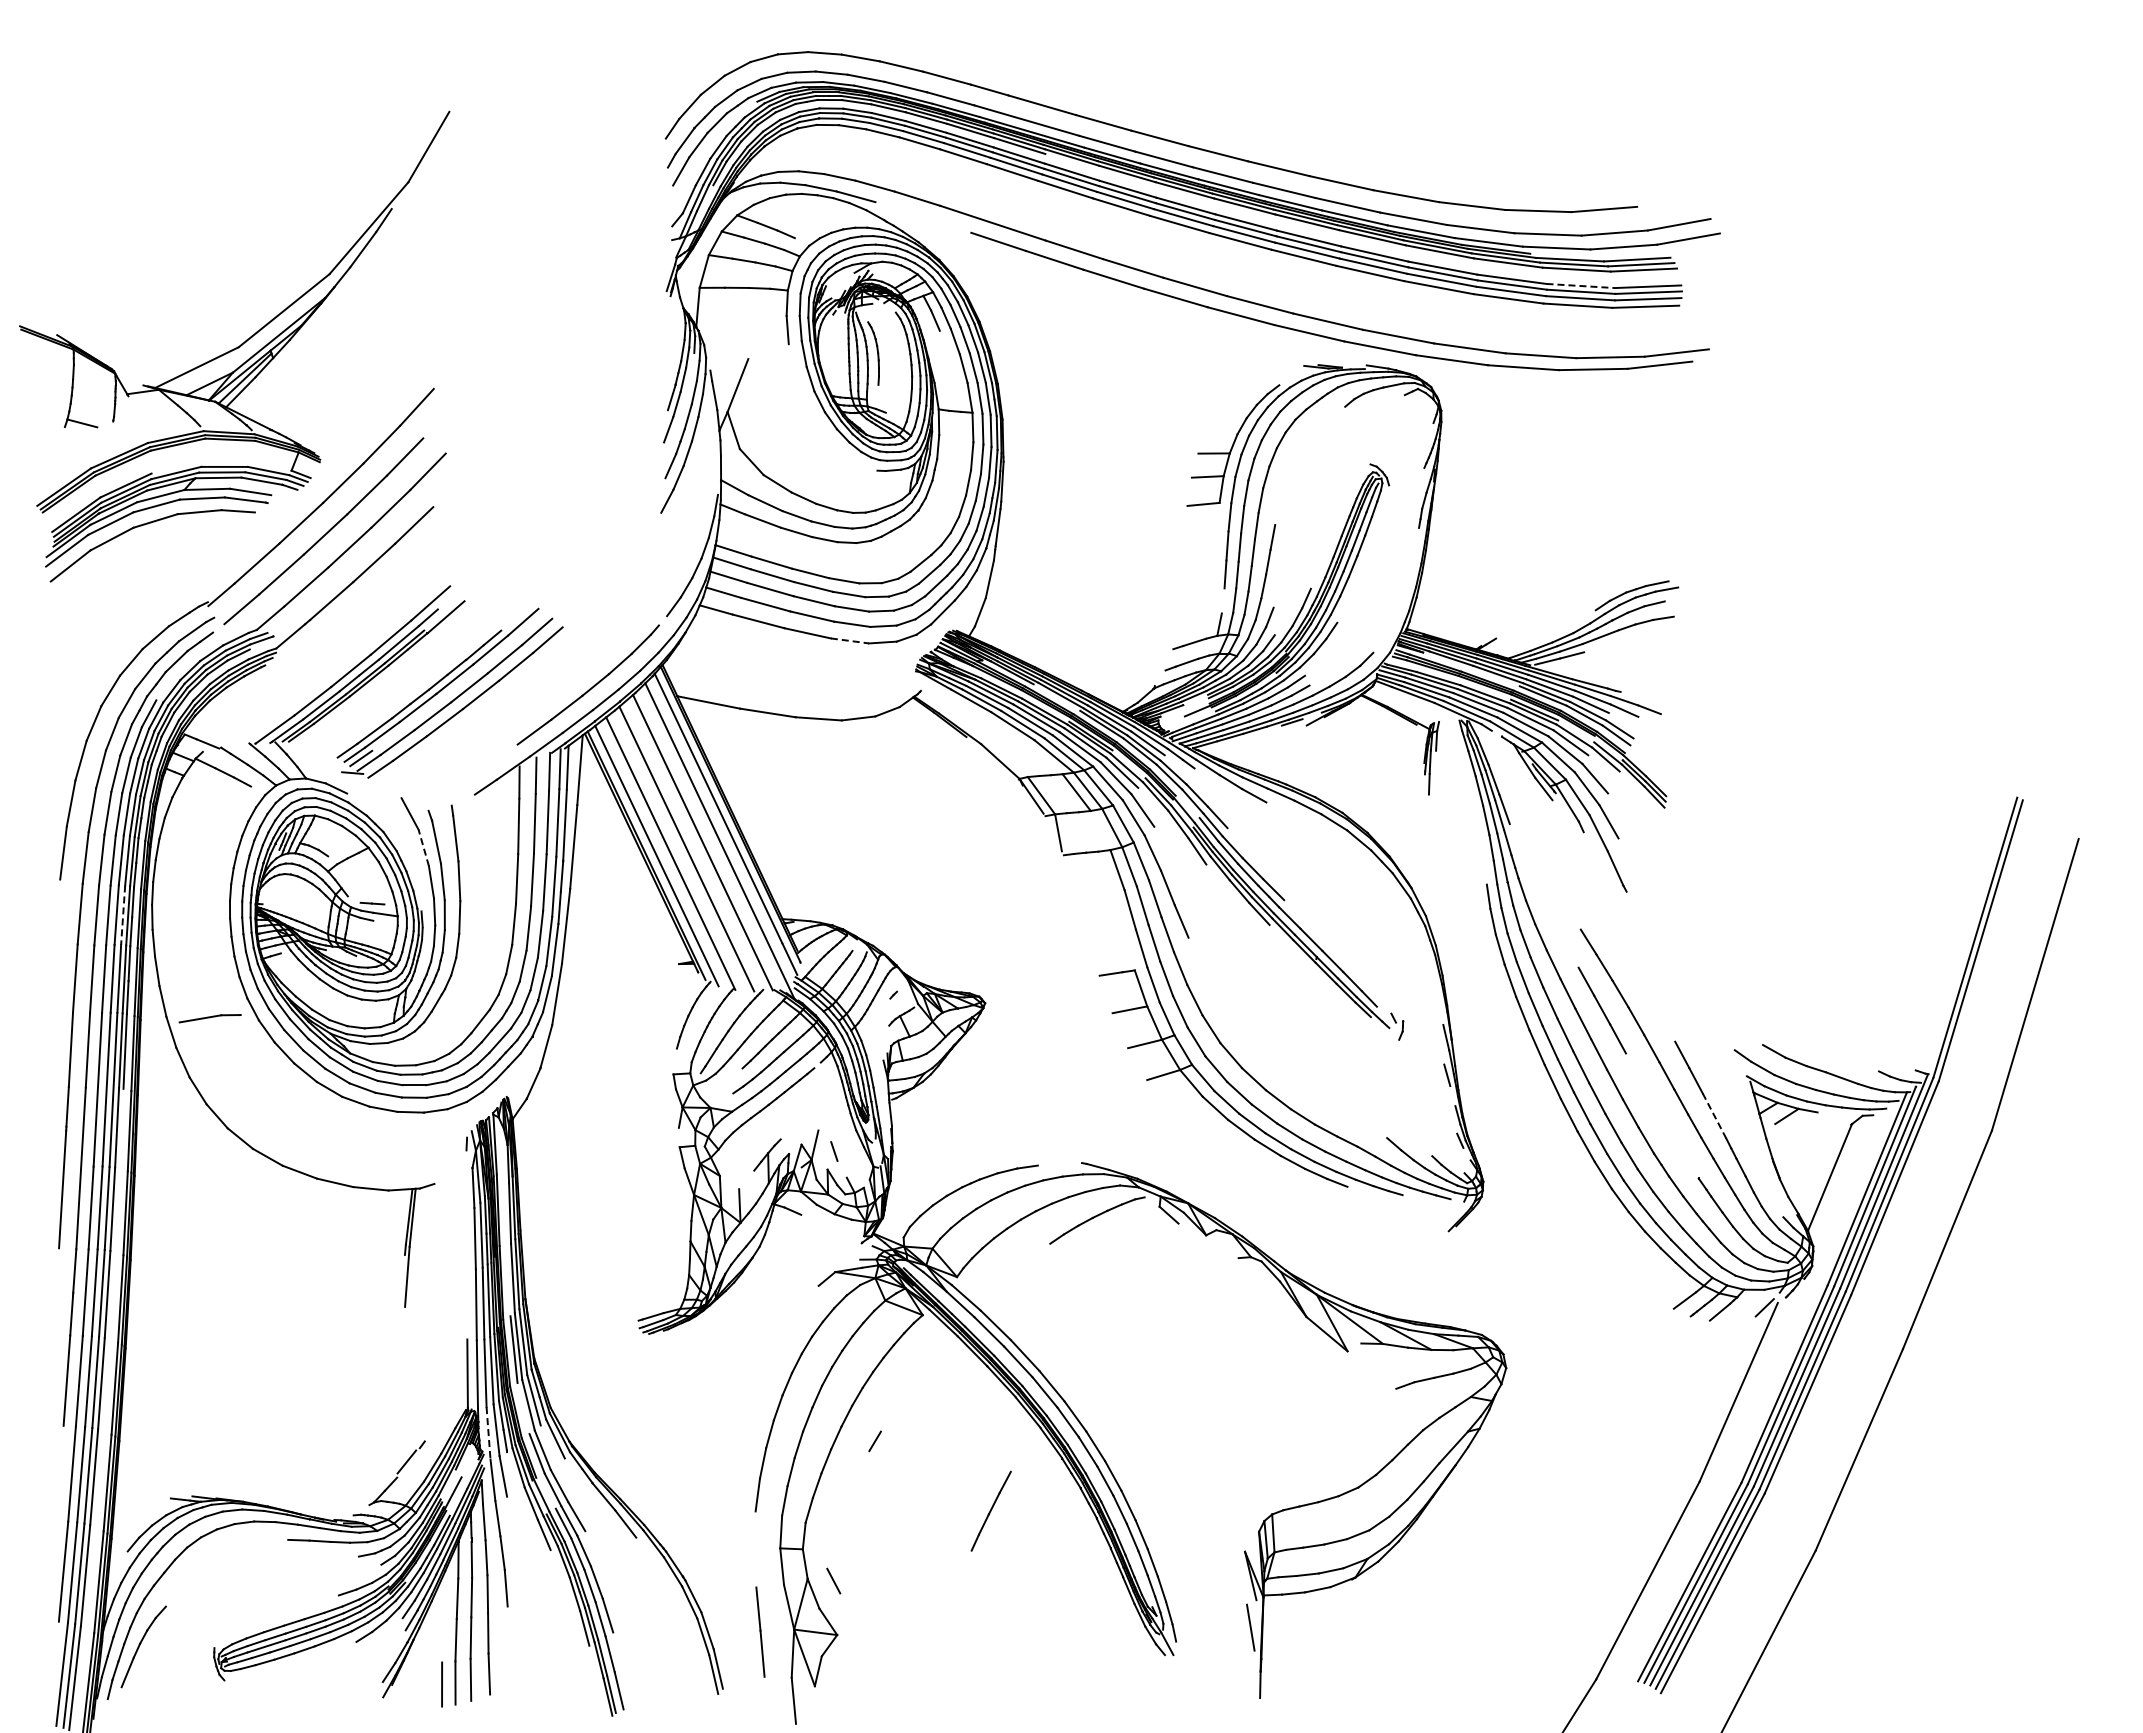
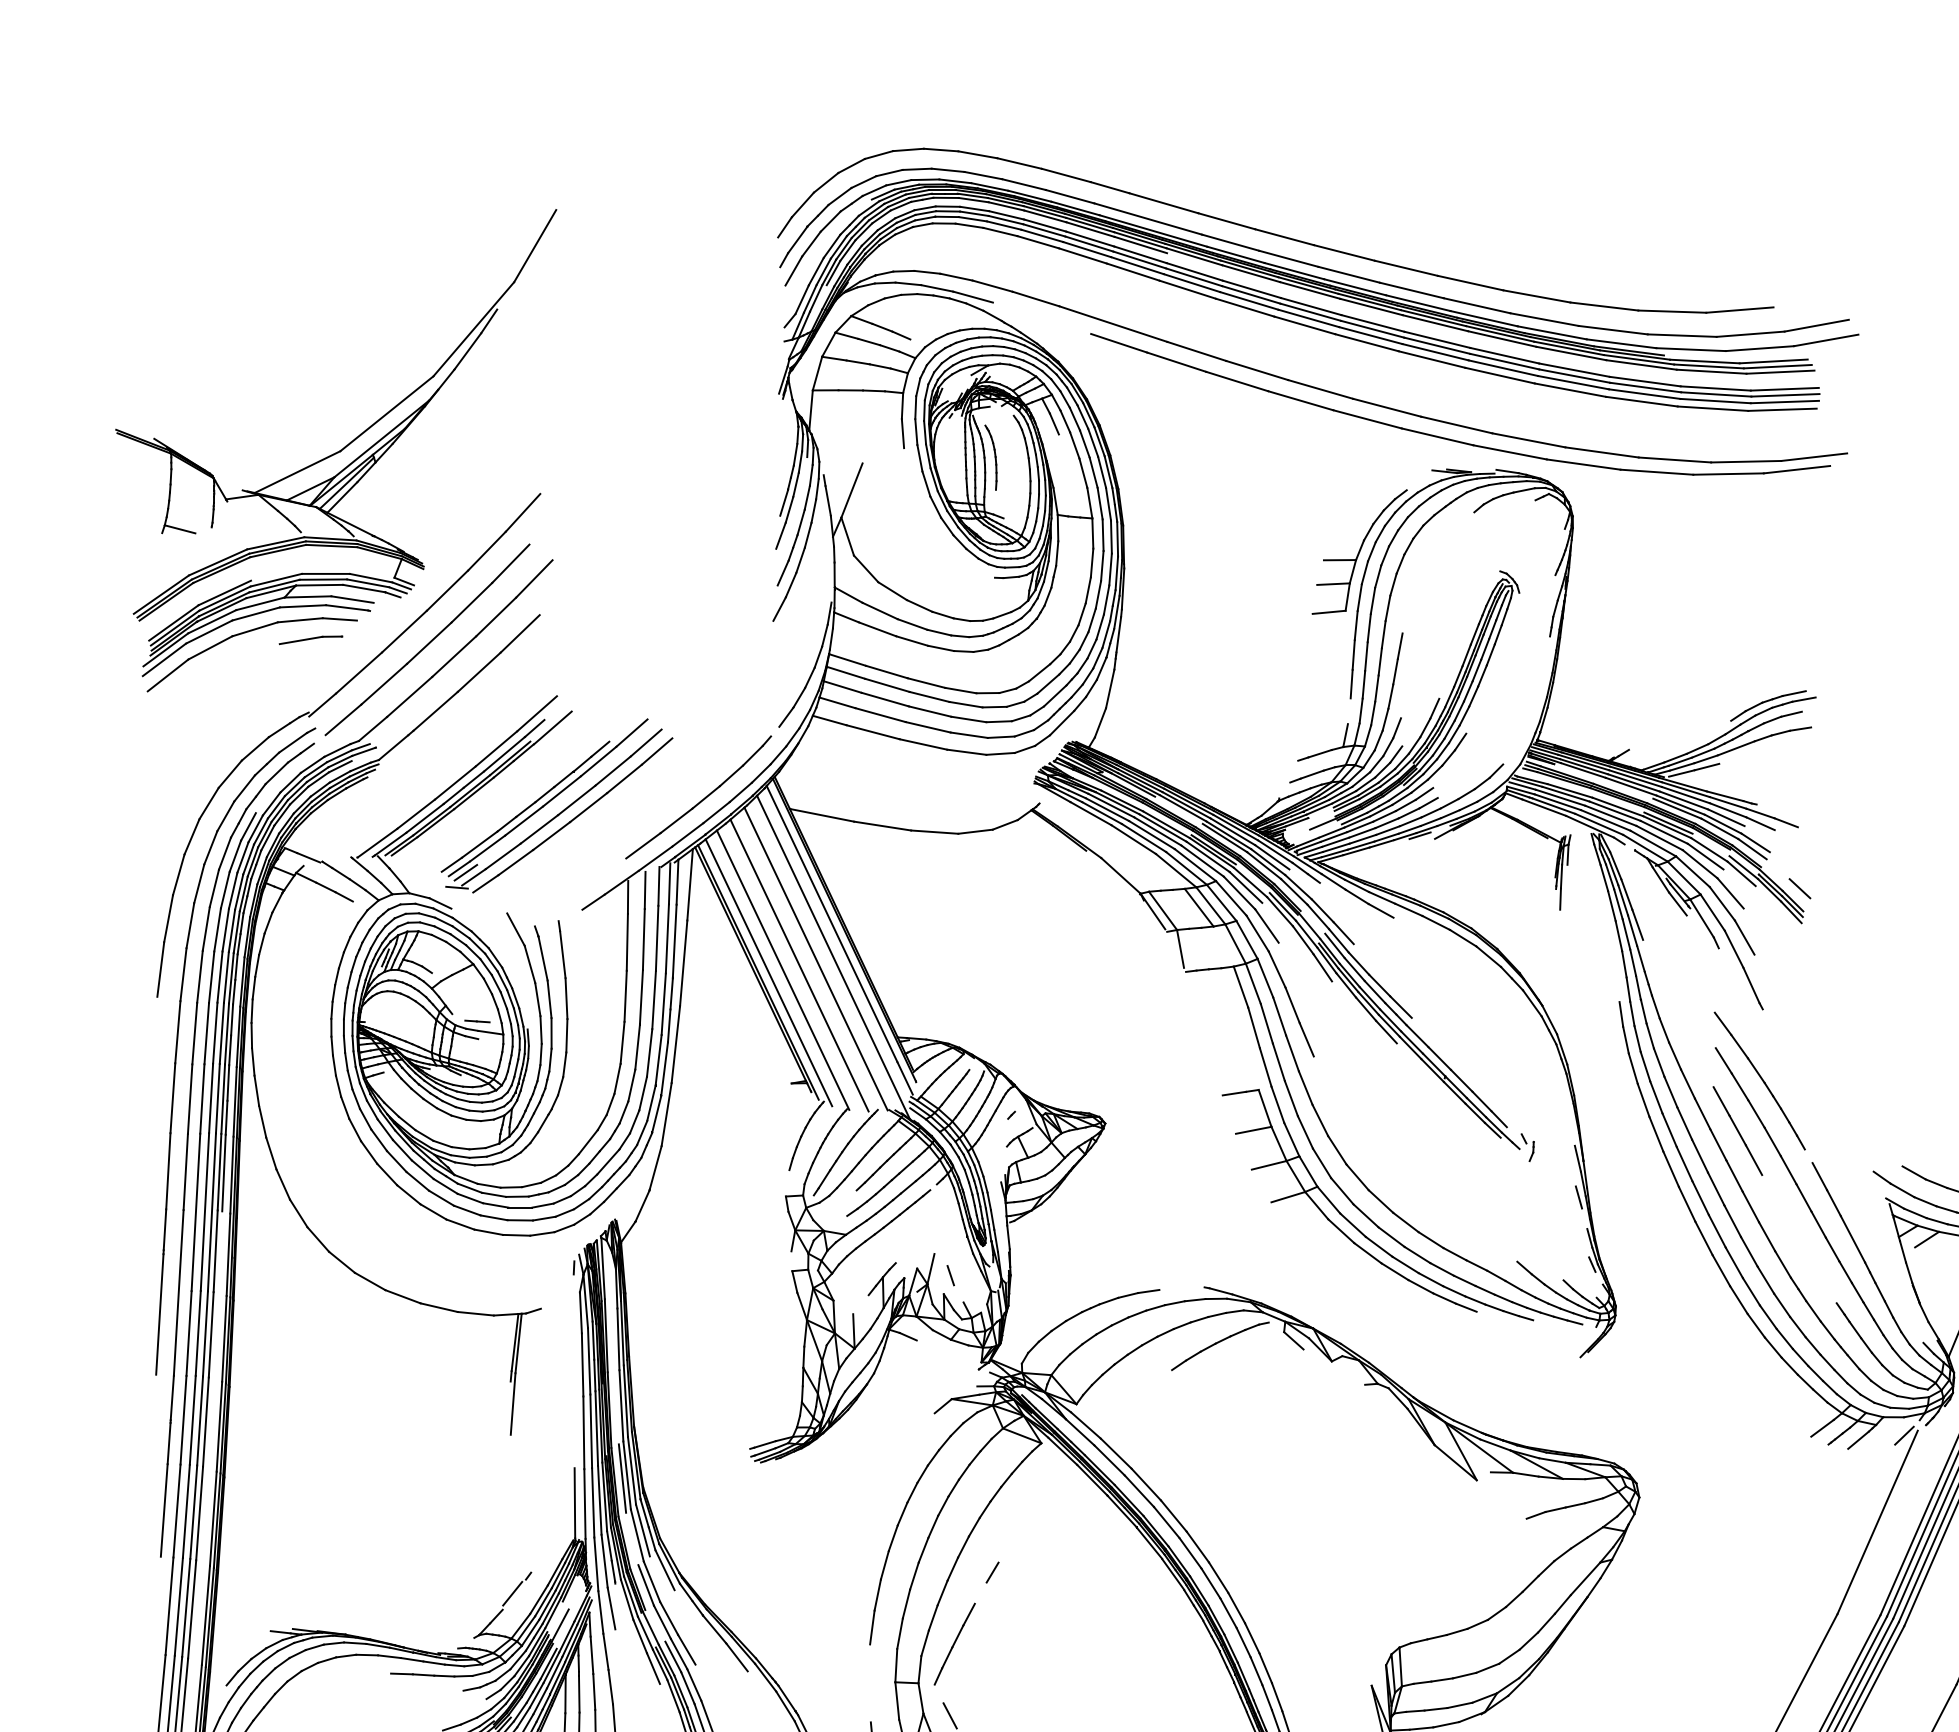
line: (1581, 286) -> (1716, 389), dashed -> solid
line: (850, 641) -> (967, 752), dashed -> solid
line: (1662, 773) -> (1799, 888), added
line: (423, 847) -> (529, 963), dashed -> solid
line: (123, 915) -> (222, 1033), dashed -> solid
part: (1623, 961) -> (1759, 1080), added
part: (209, 1018) -> (310, 640), moved
line: (1714, 1116) -> (1852, 1239), dashed -> solid
line: (488, 1433) -> (596, 1564), dashed -> solid
line: (990, 1510) -> (954, 1643), moved

